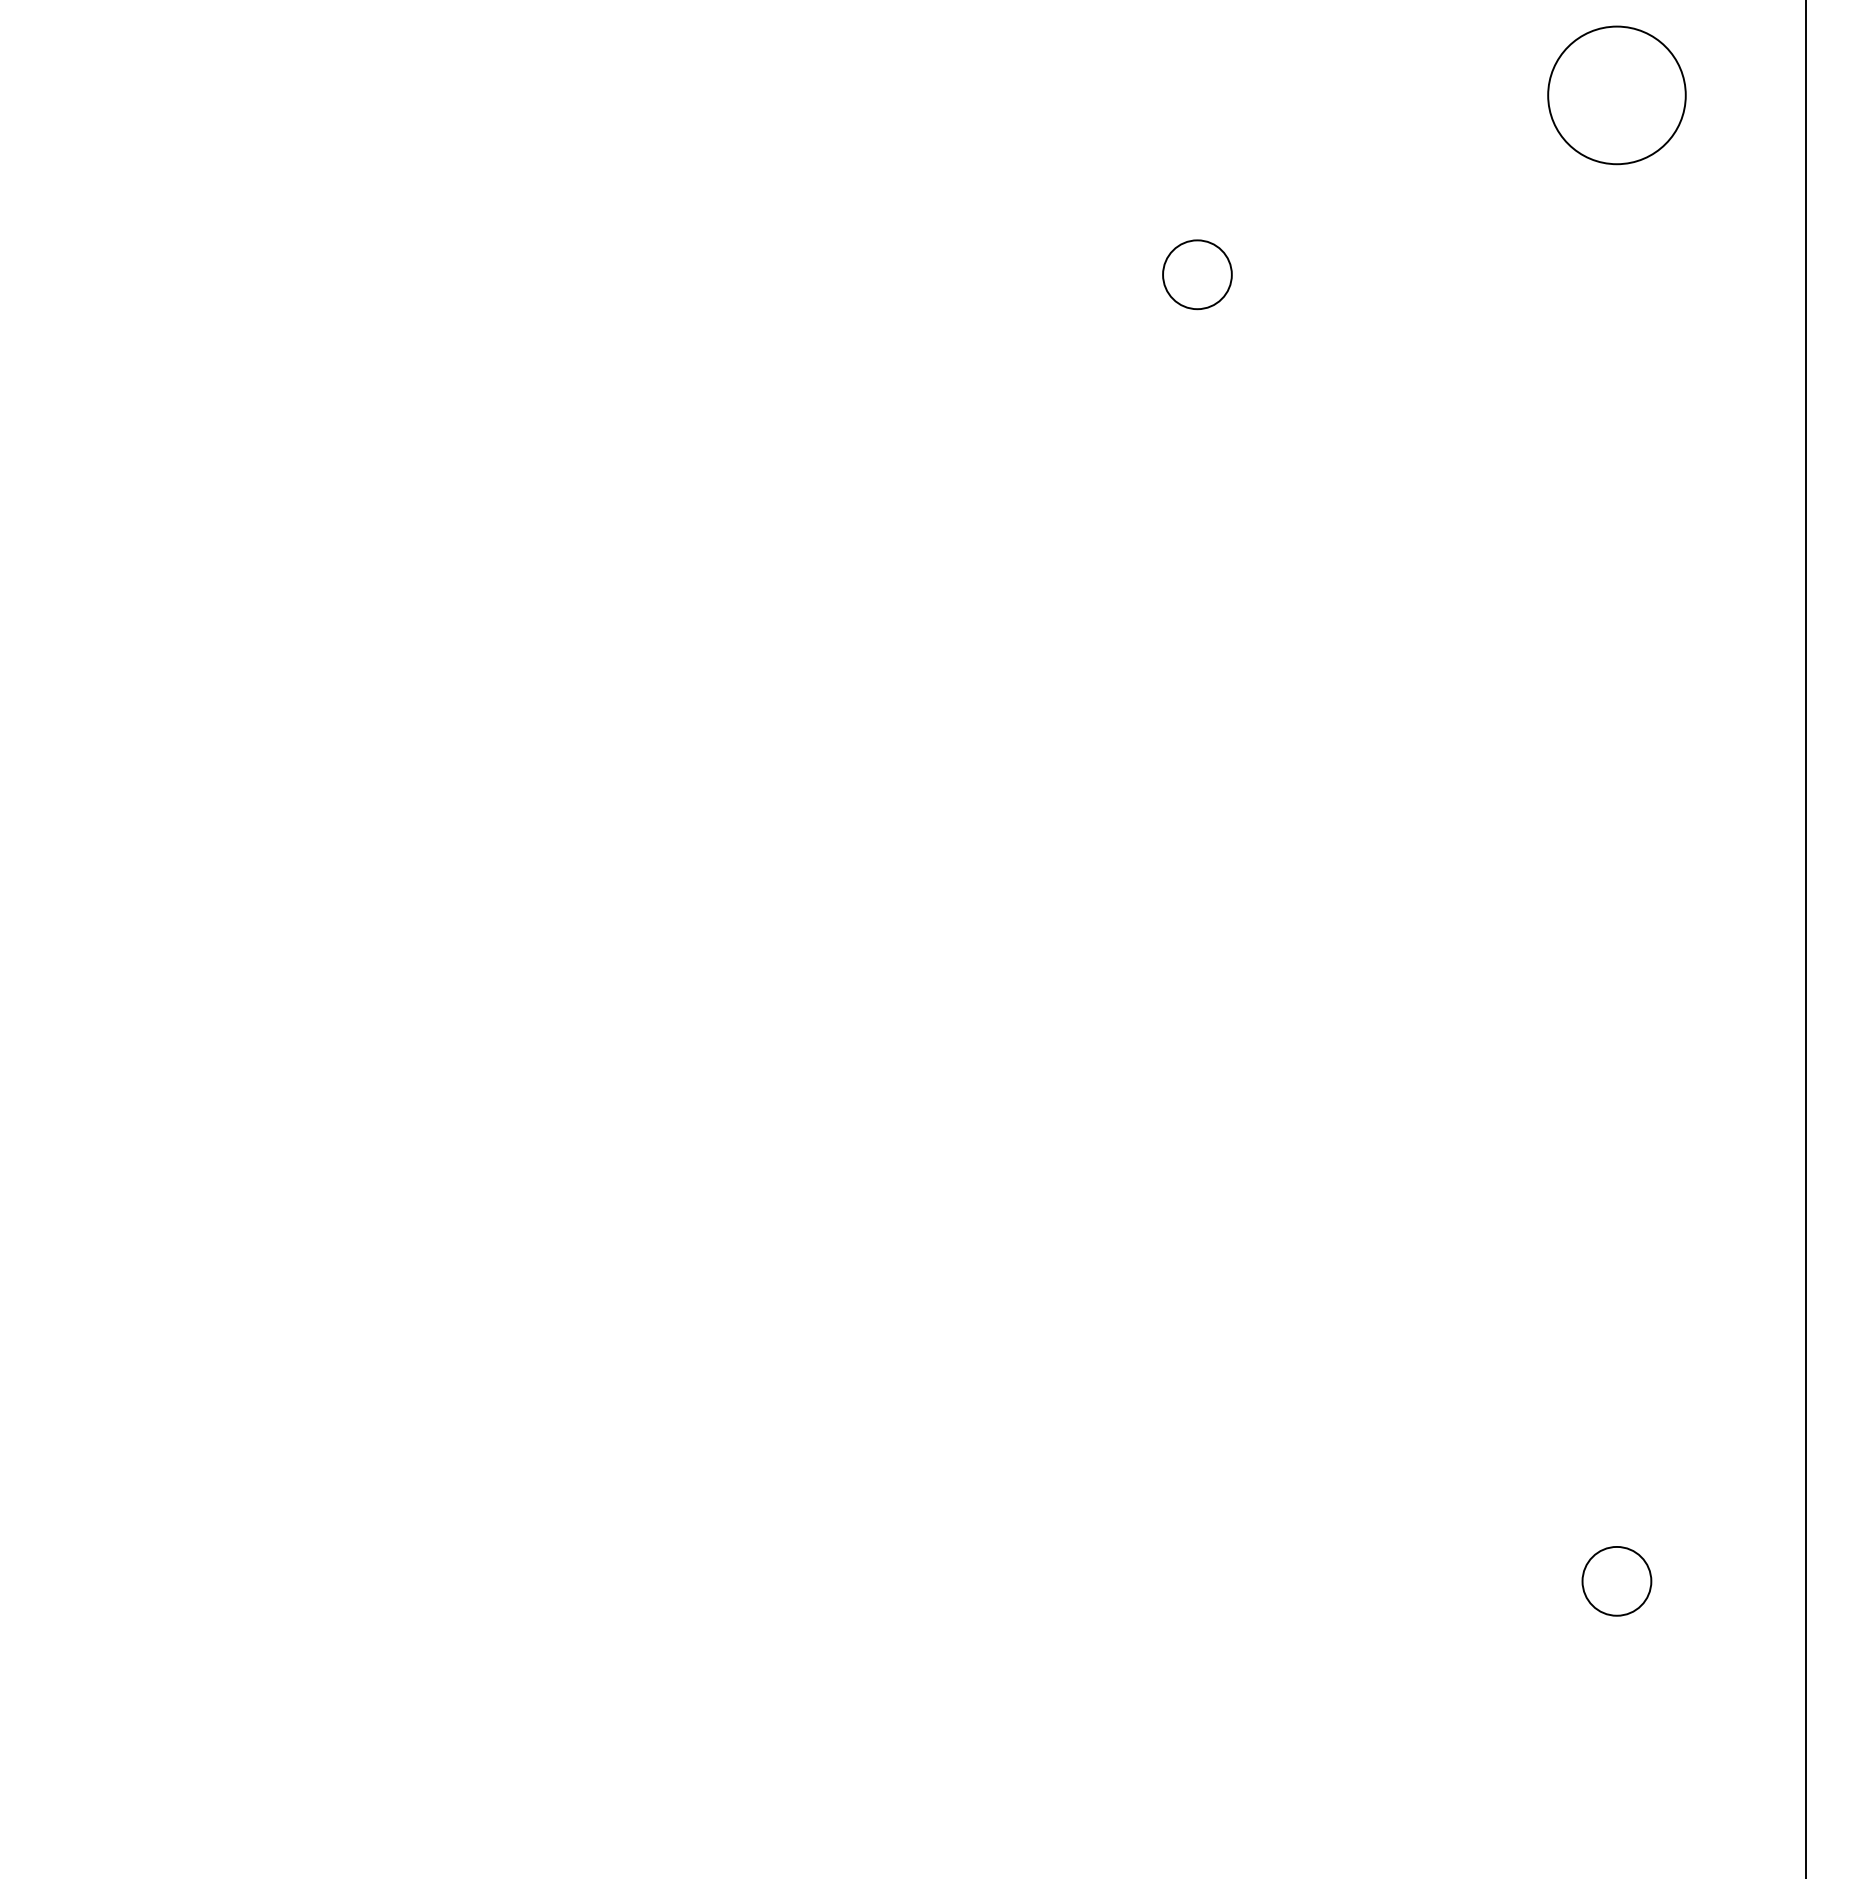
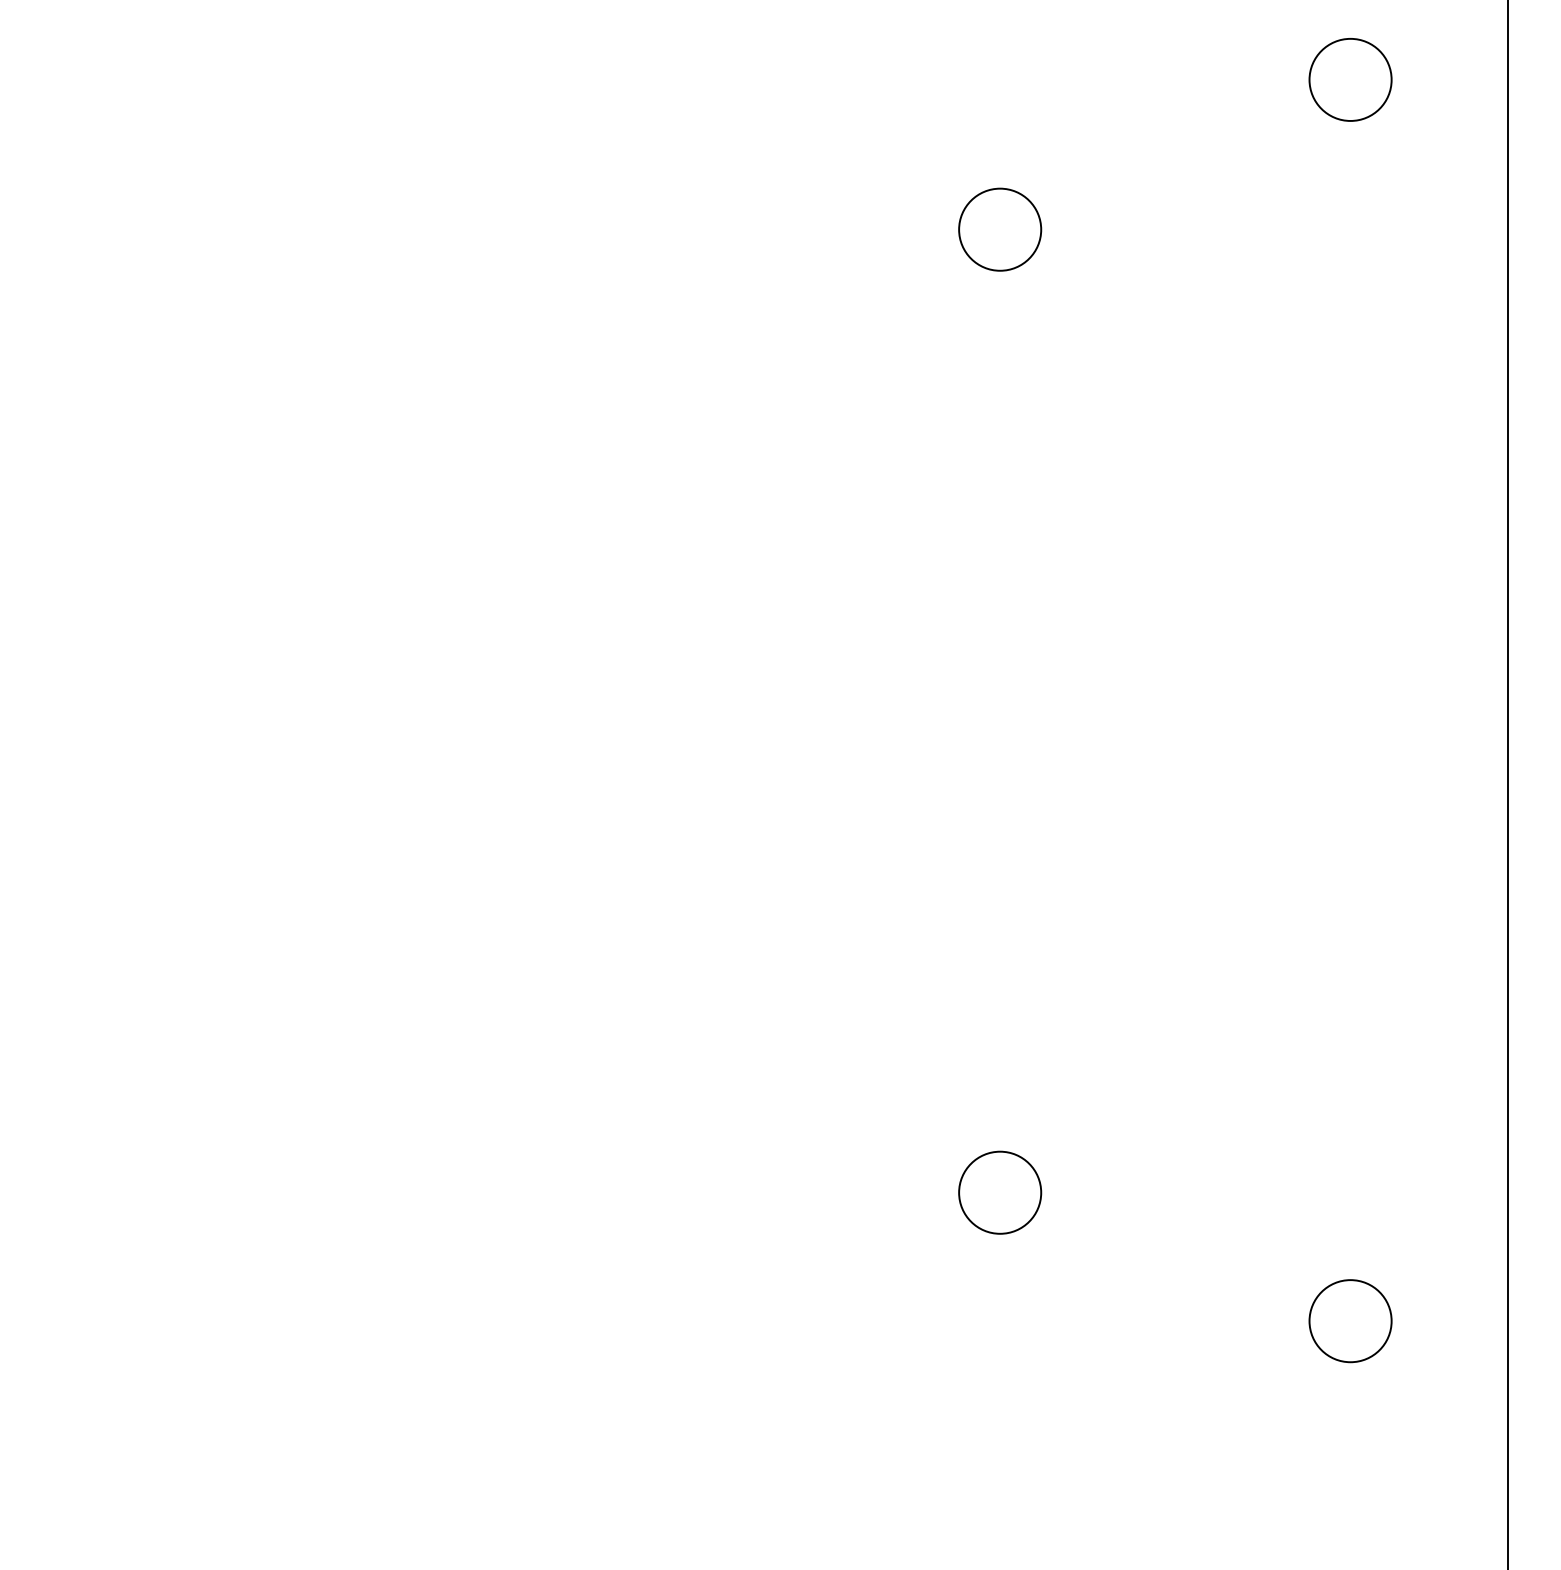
circle: (1616, 94) -> (1350, 79), size x0.71
circle: (1197, 274) -> (1000, 229), size x1.43
circle: (1197, 1427) -> (1000, 1192), added
circle: (1616, 1581) -> (1350, 1321), size x1.43

